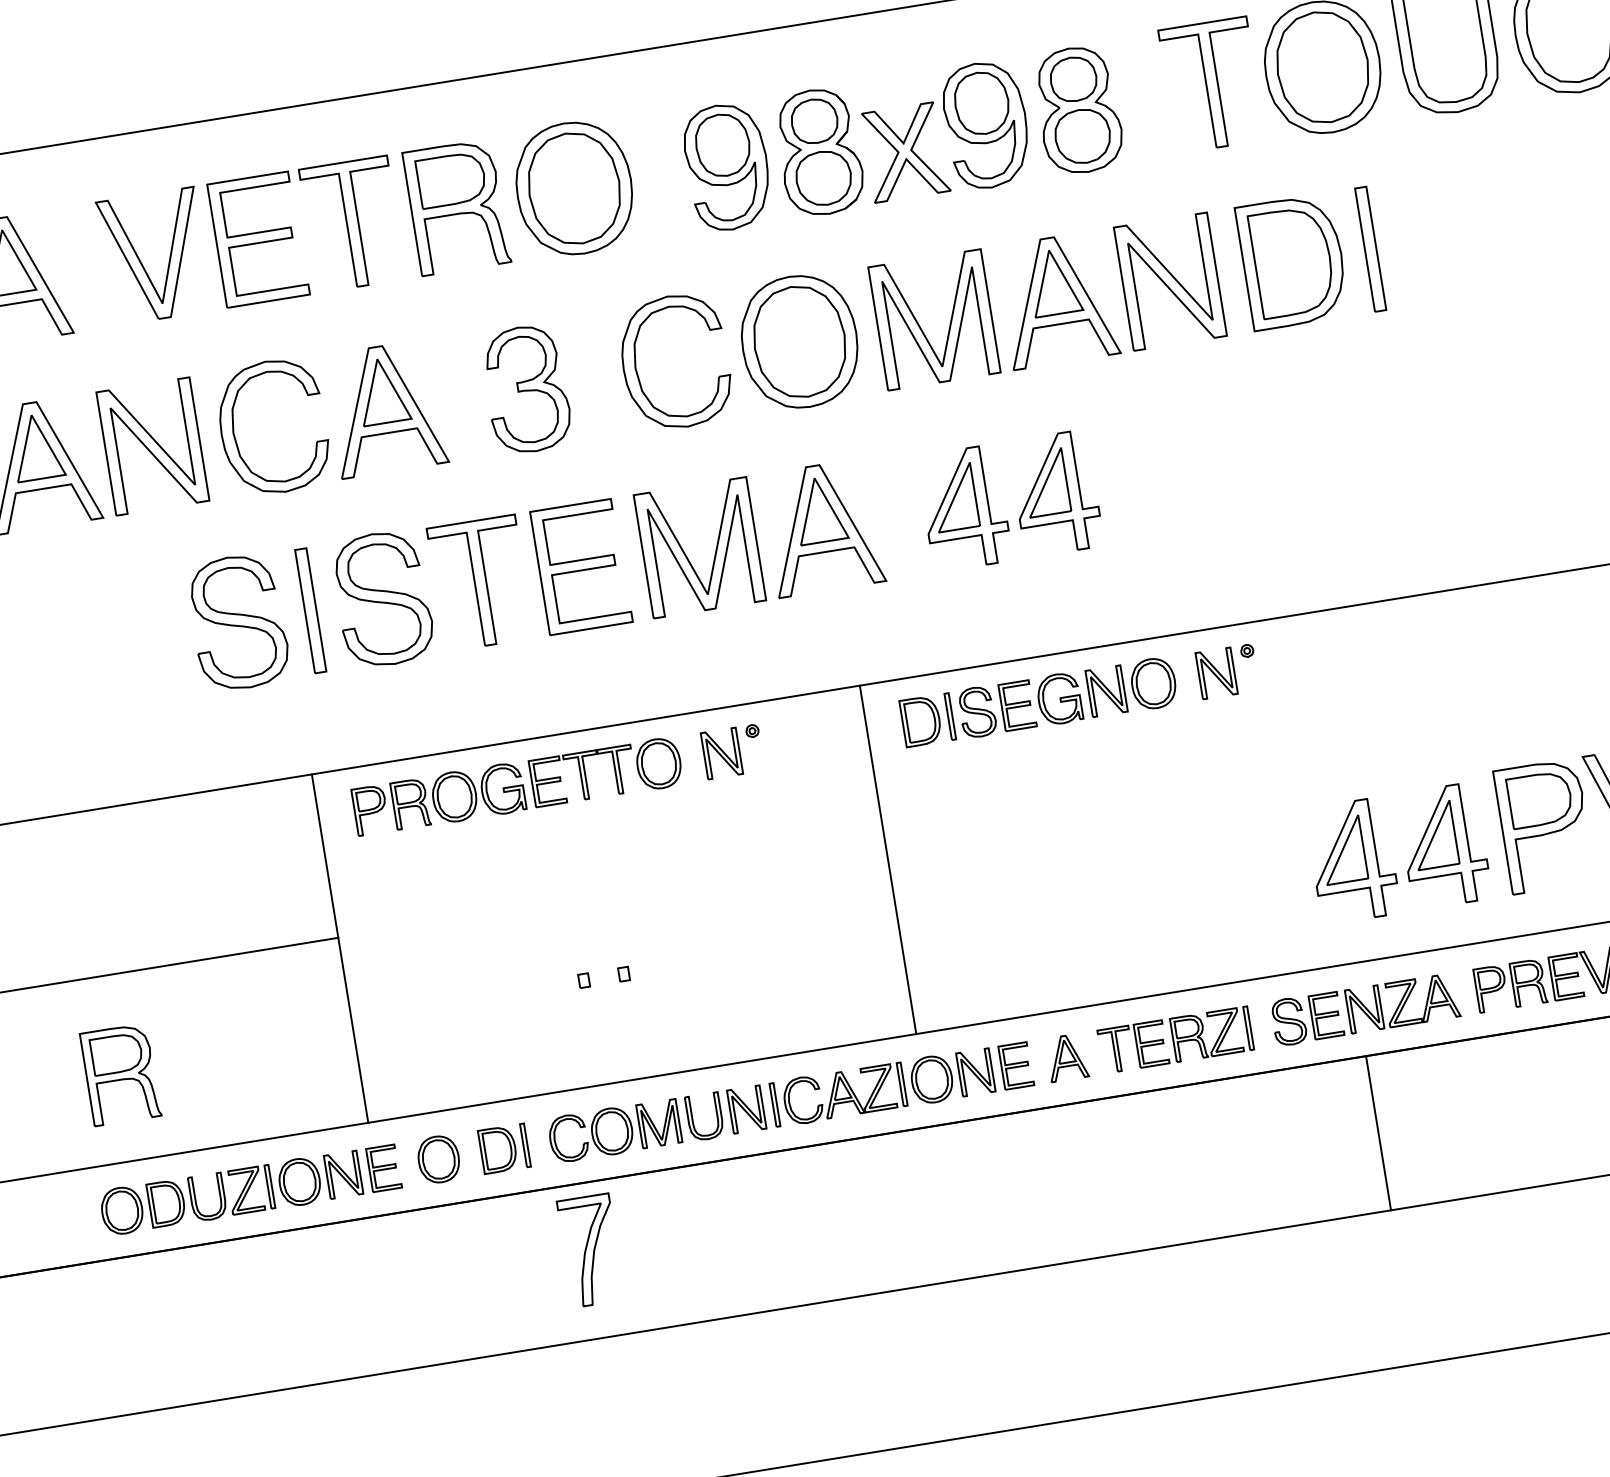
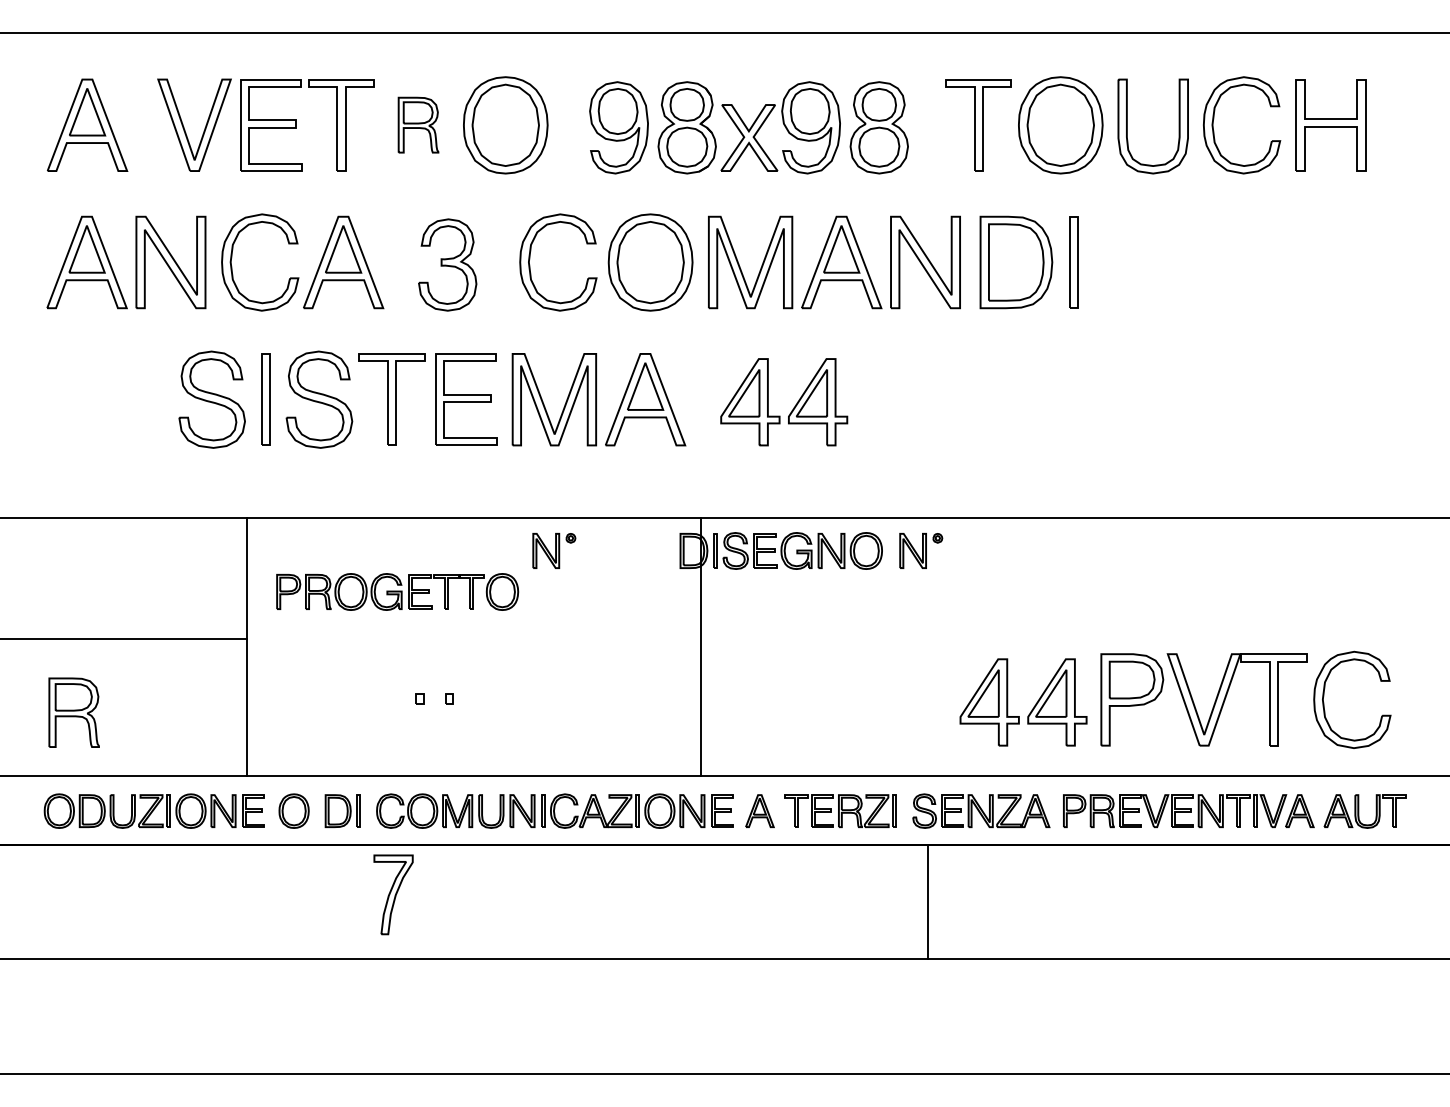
part: (456, 206) -> (418, 124), size x0.6
part: (517, 786) -> (397, 591), moved
line: (887, 860) -> (700, 647), moved
line: (1378, 1133) -> (928, 902), moved

